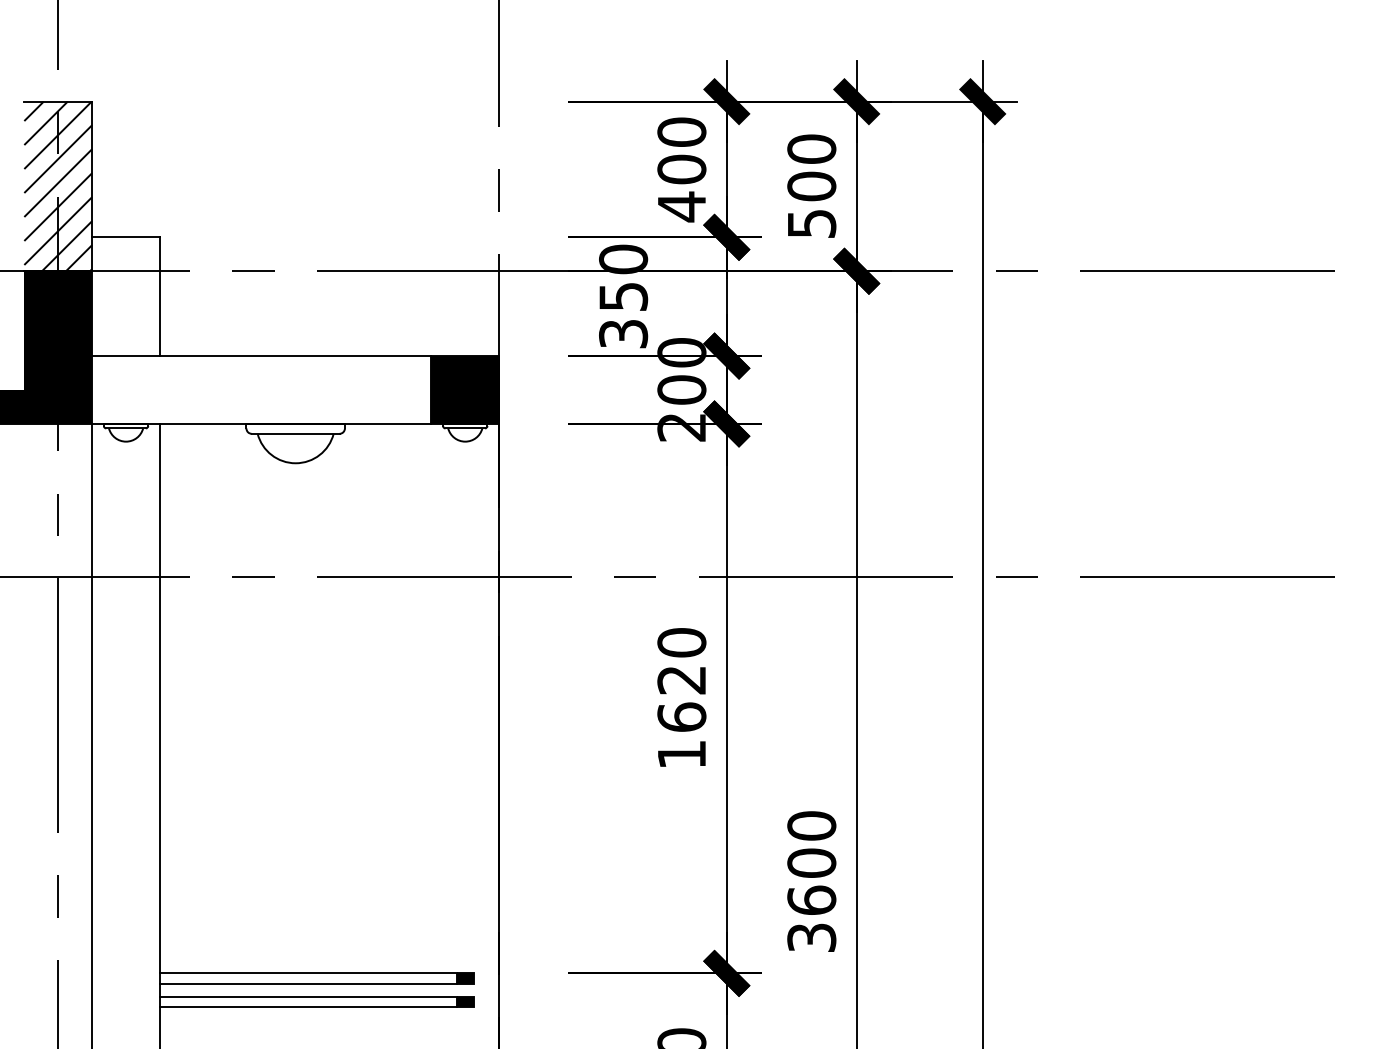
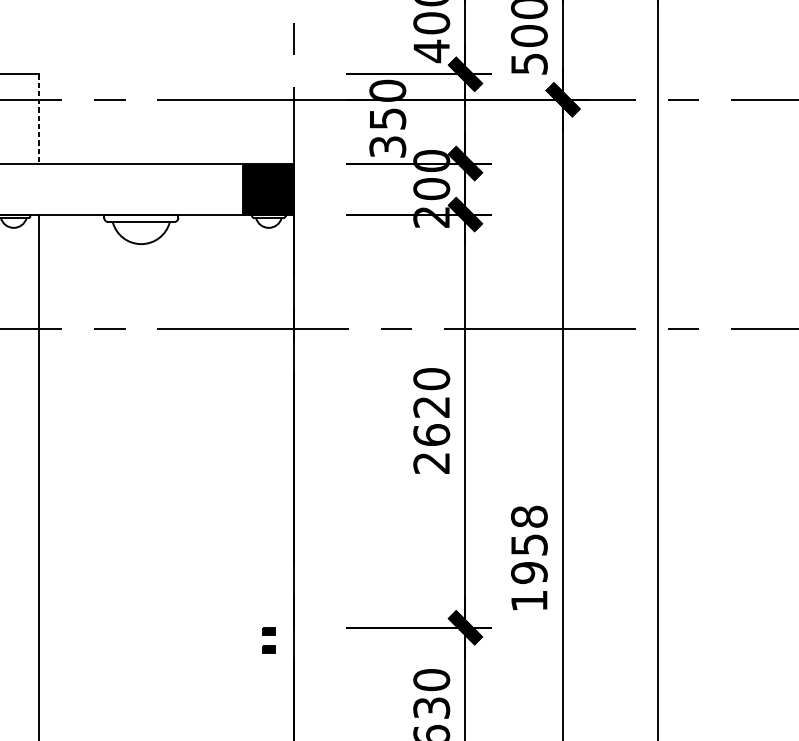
line: (160, 297) -> (39, 119), solid -> dashed
text: (681, 754) -> (431, 463), 1620 -> 2620
text: (811, 881) -> (529, 558), 3600 -> 1958
line: (308, 973) -> (150, 627), removed
line: (308, 983) -> (150, 635), removed
line: (308, 997) -> (150, 645), removed
line: (308, 1007) -> (150, 653), removed

